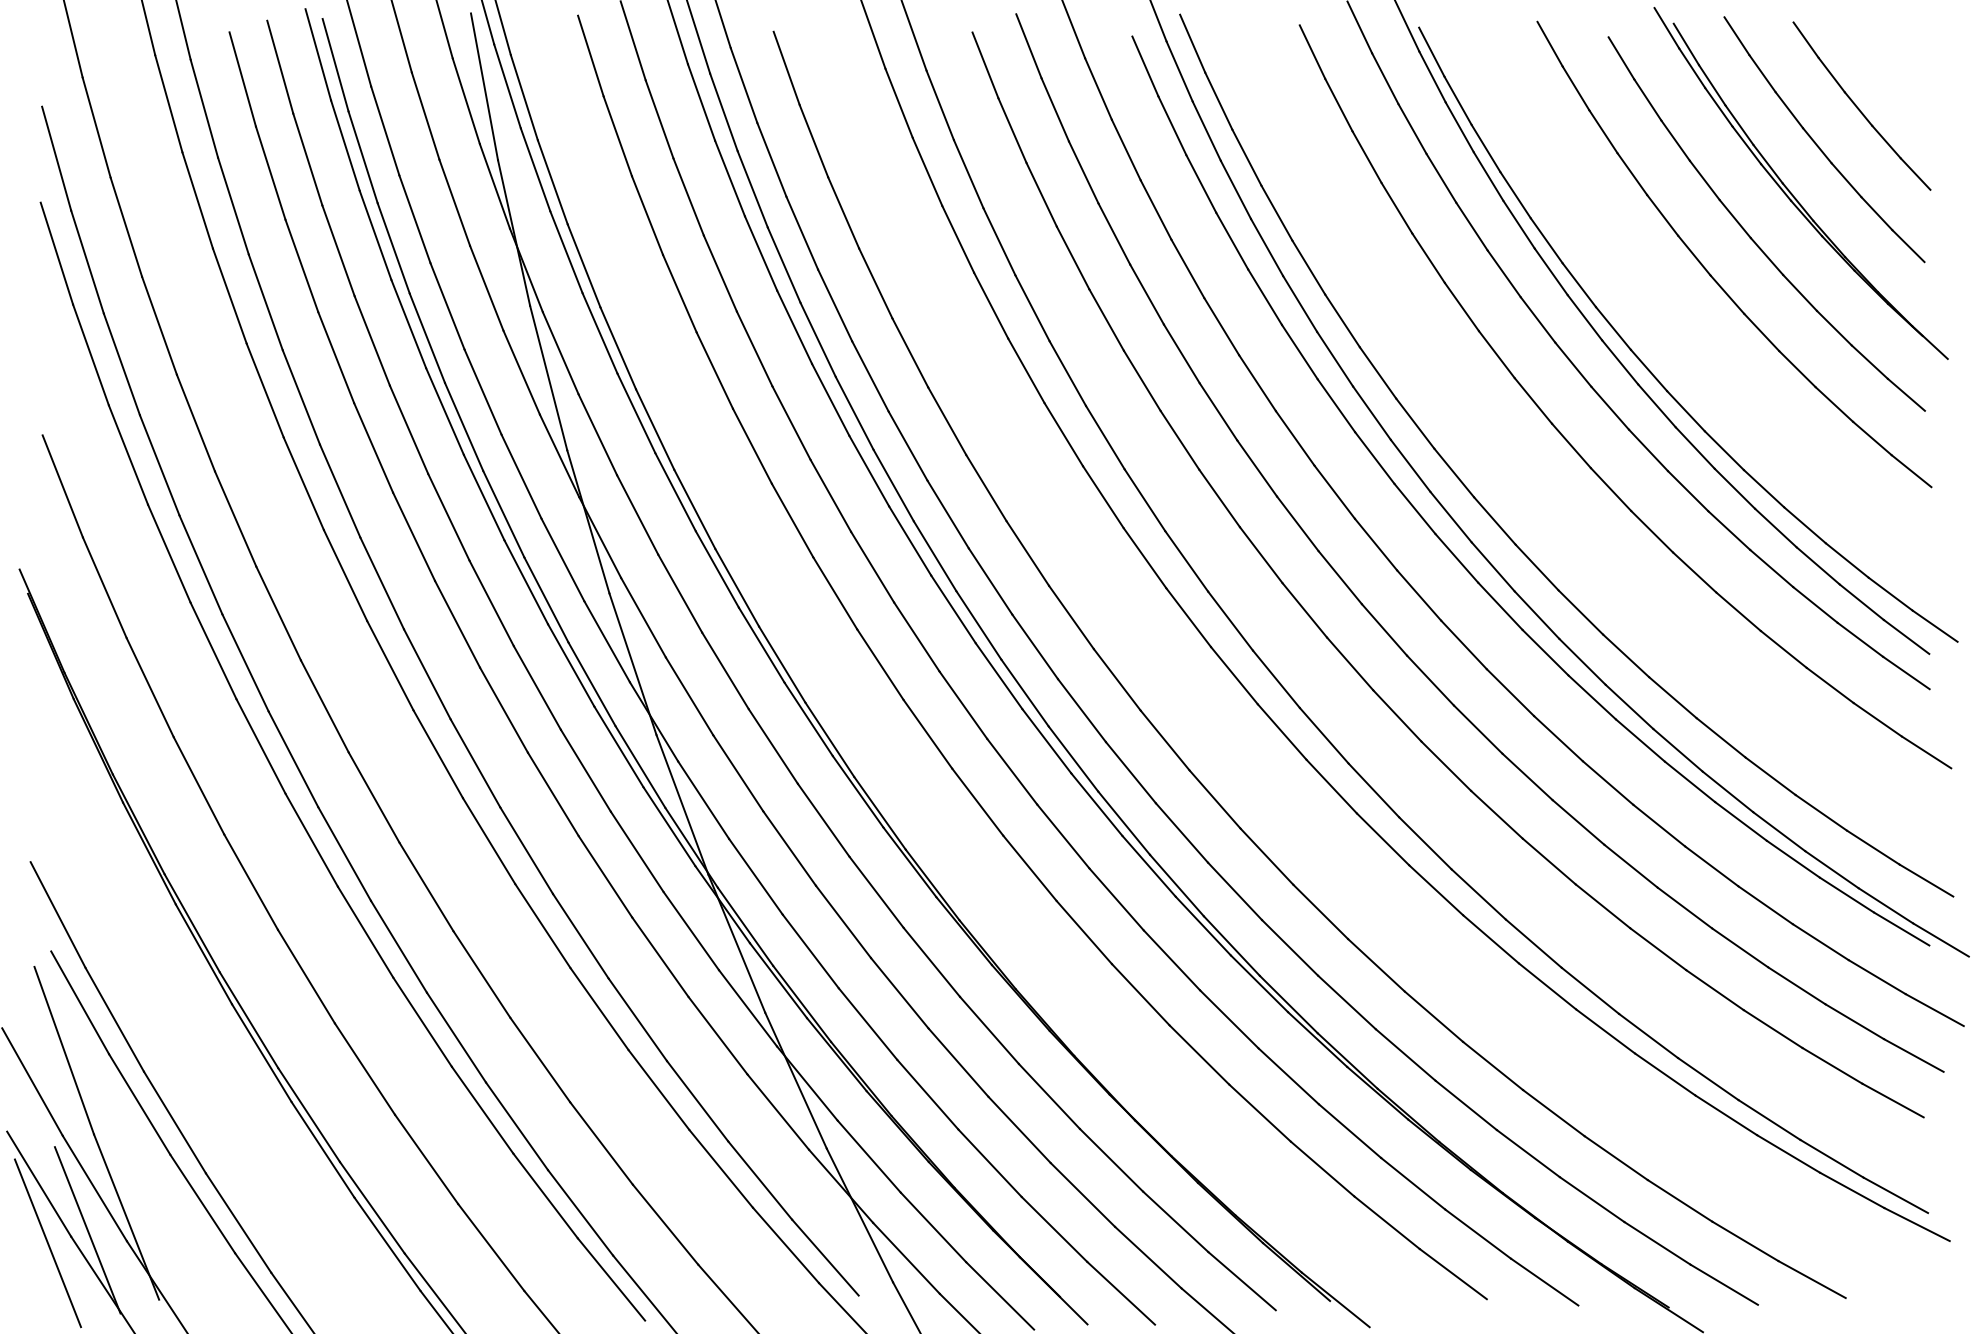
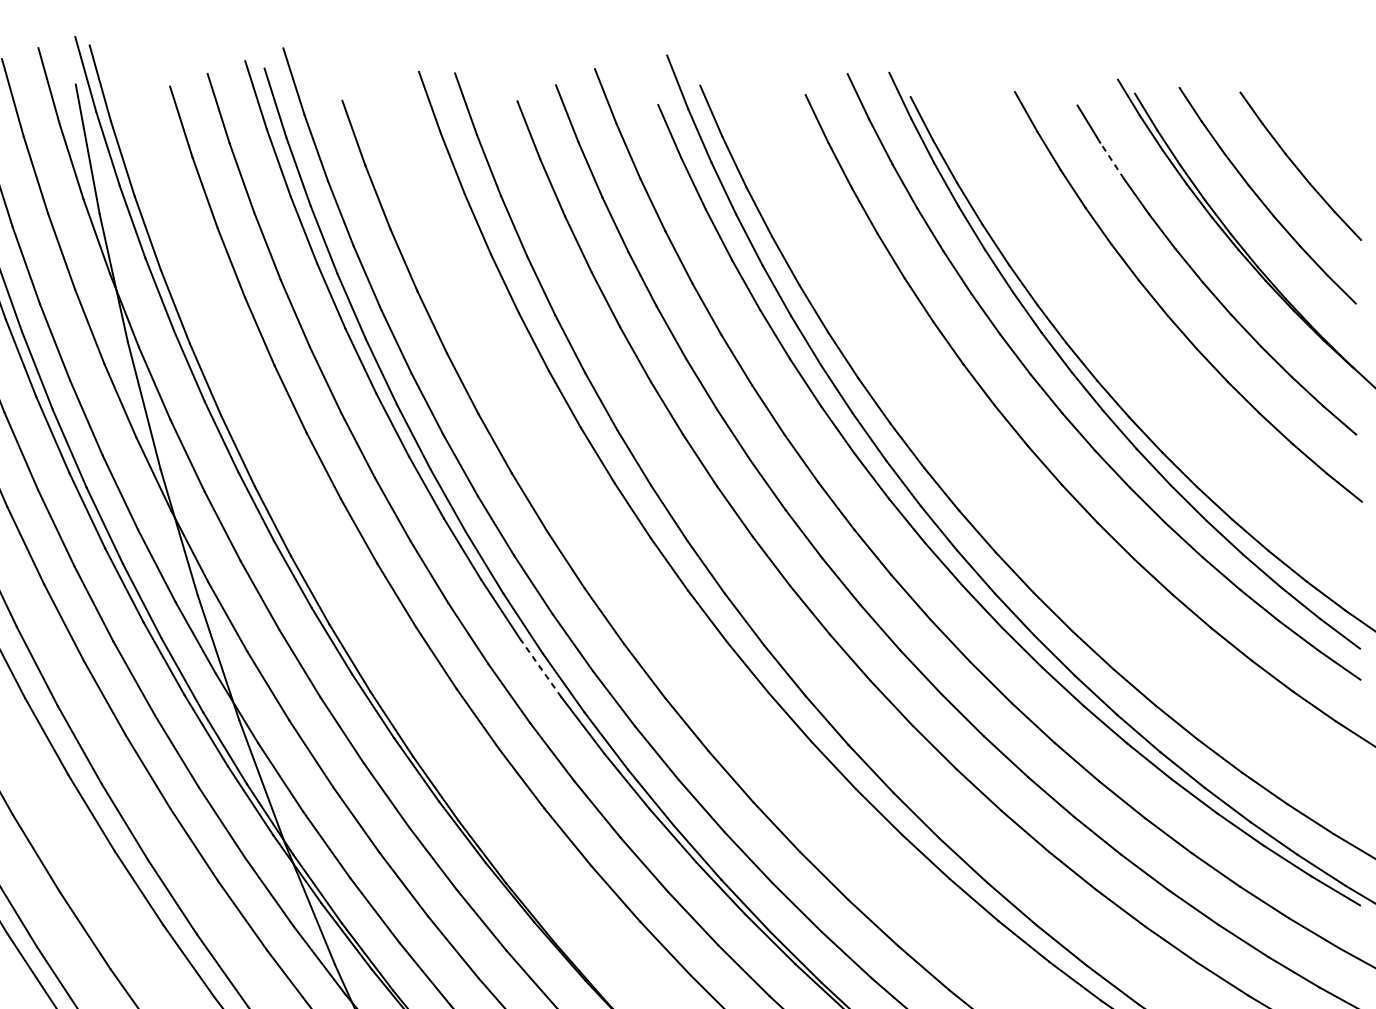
line: (1647, 100) -> (1111, 161), solid -> dashed
line: (998, 675) -> (540, 667), solid -> dashed

